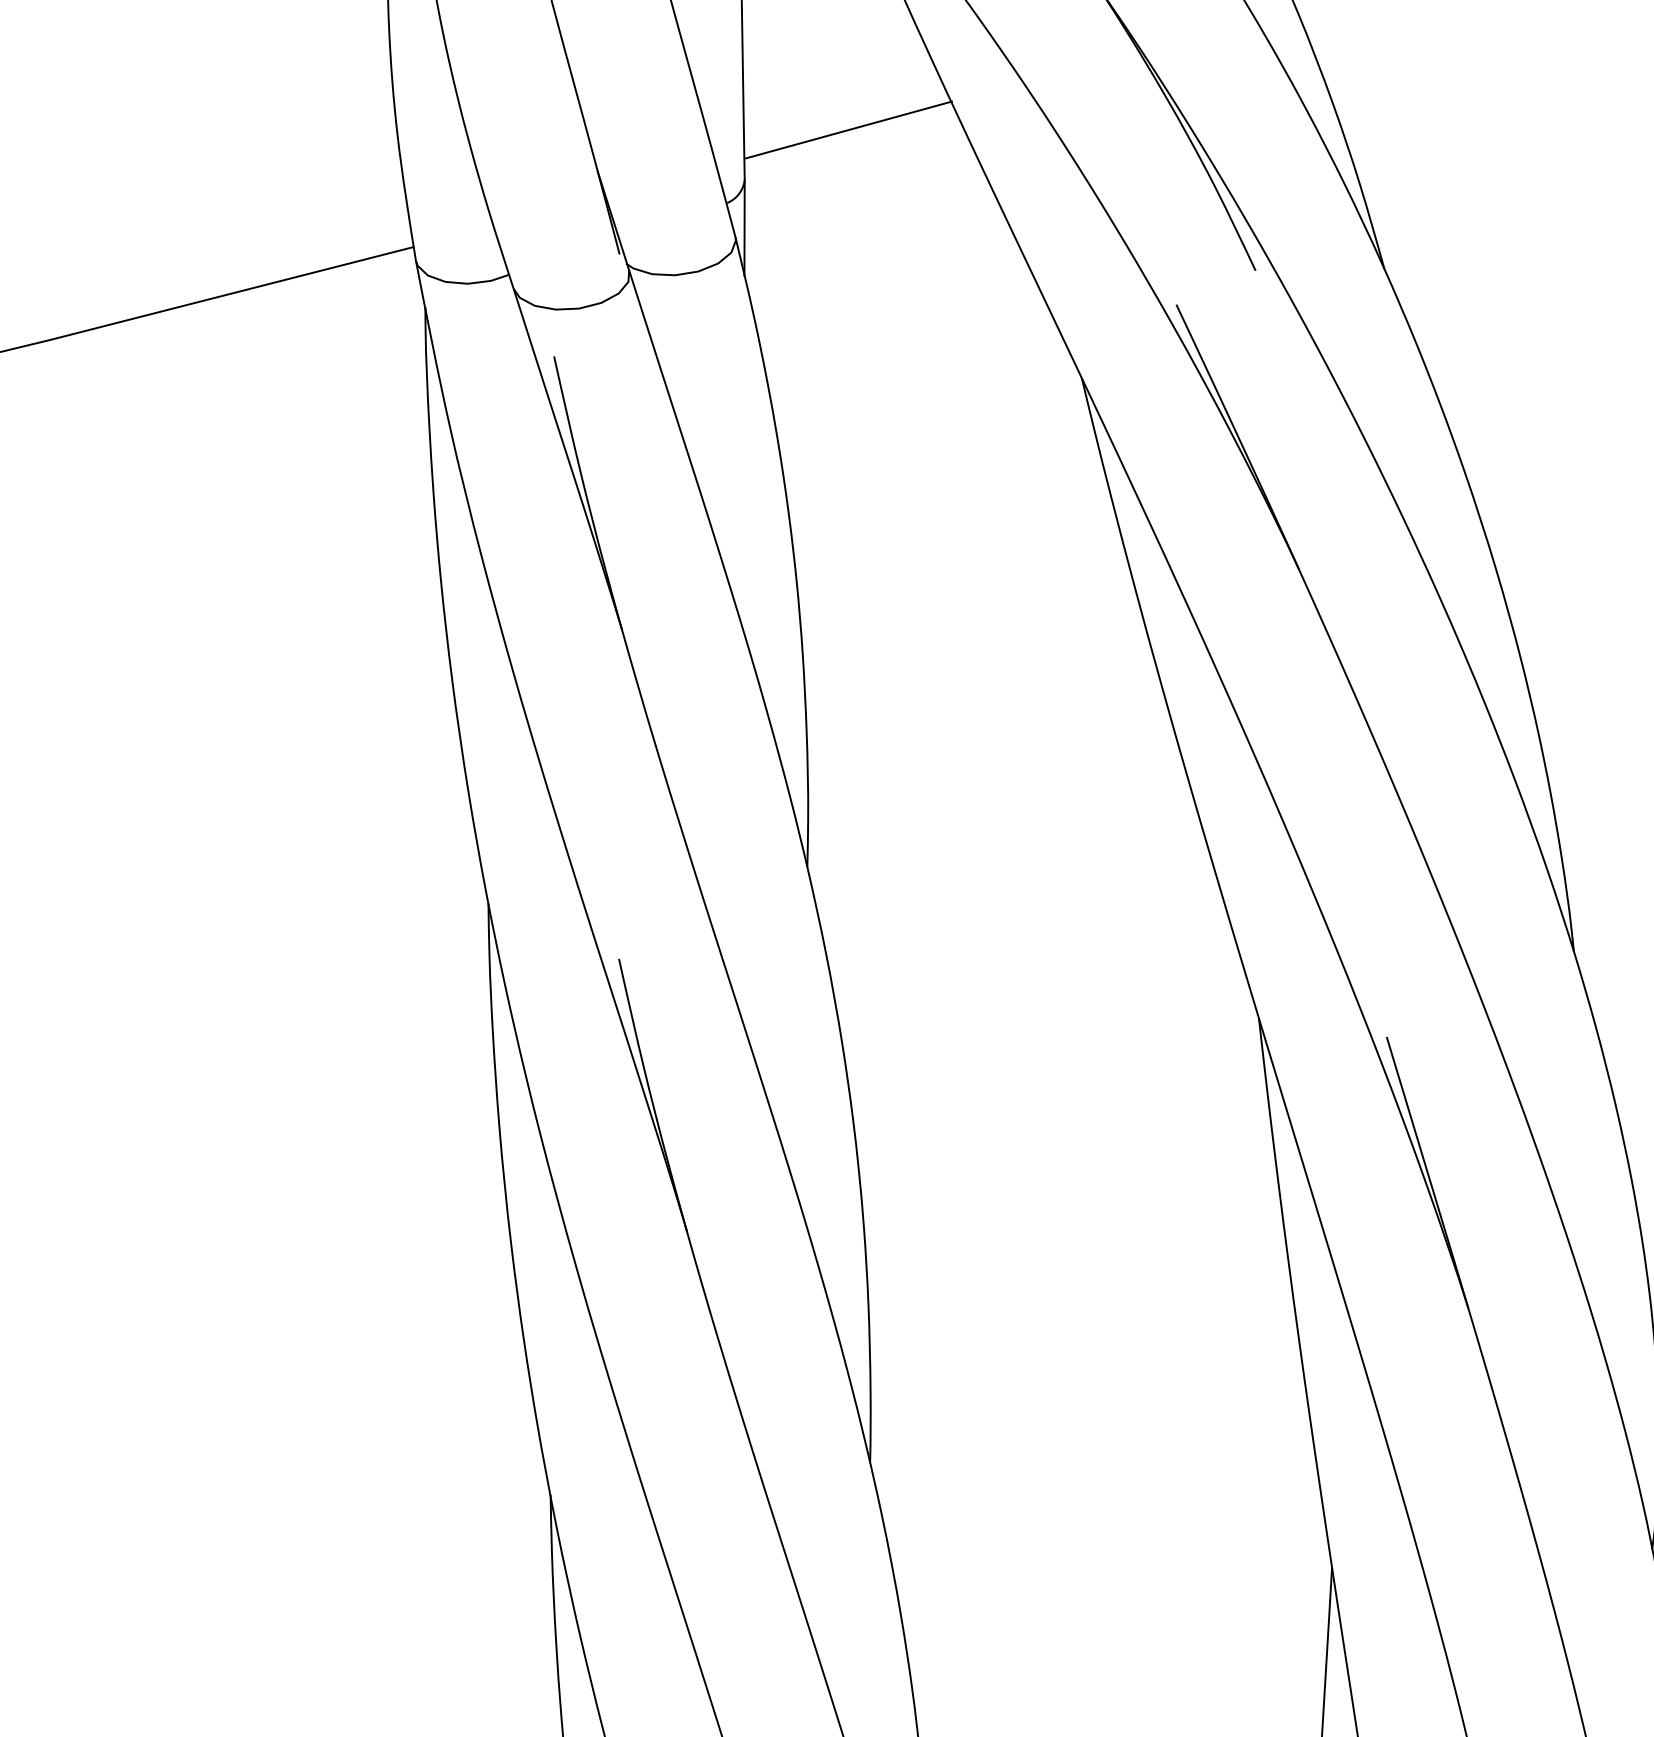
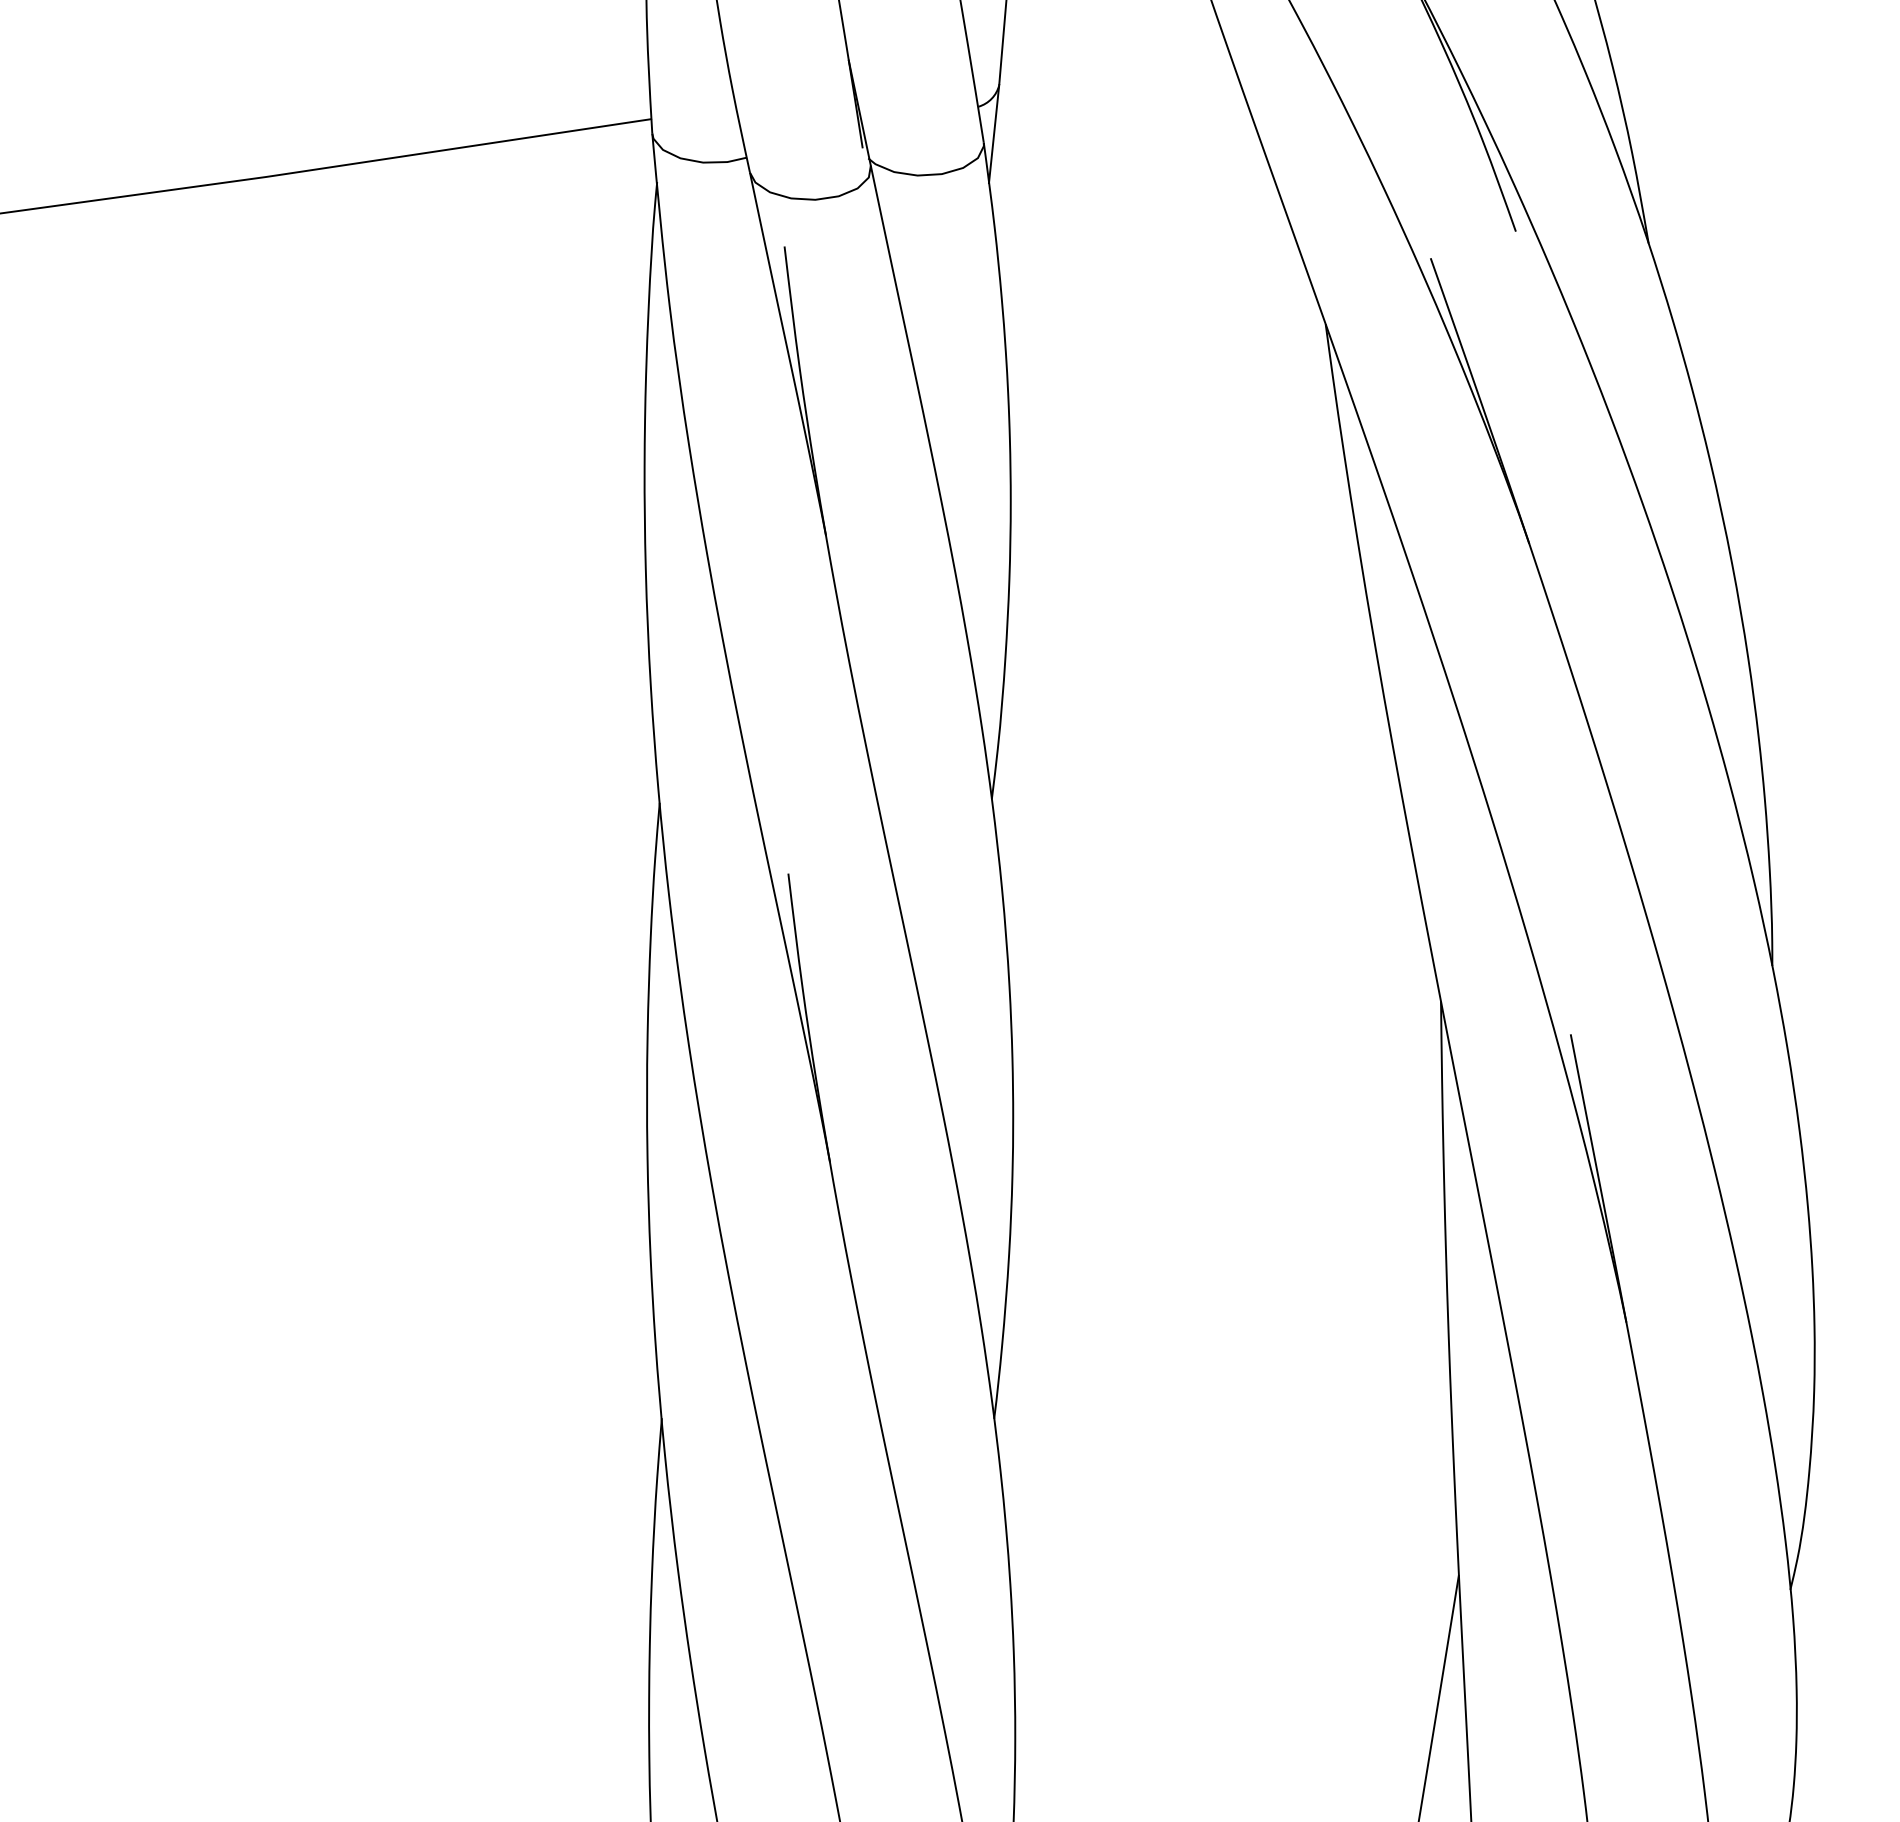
line: (848, 129) -> (1111, 43), removed

